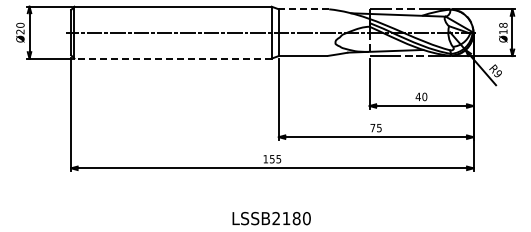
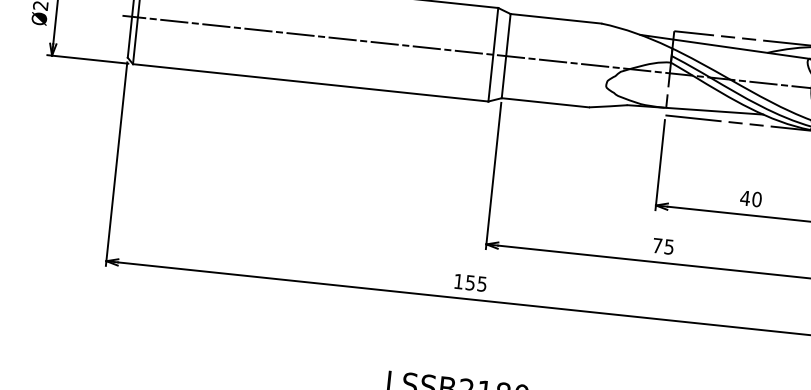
line: (303, 9) -> (555, 19), dashed -> solid
line: (173, 58) -> (311, 82), dashed -> solid

